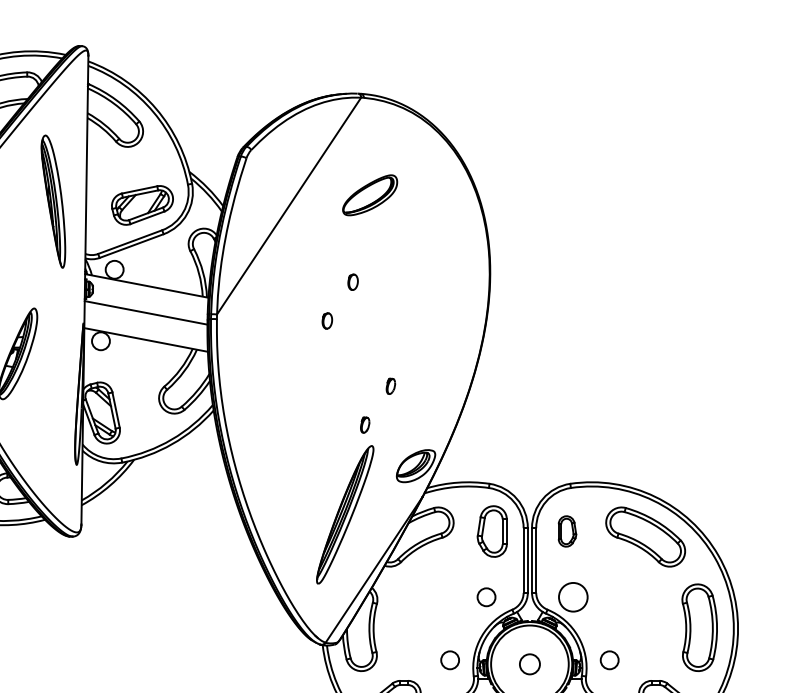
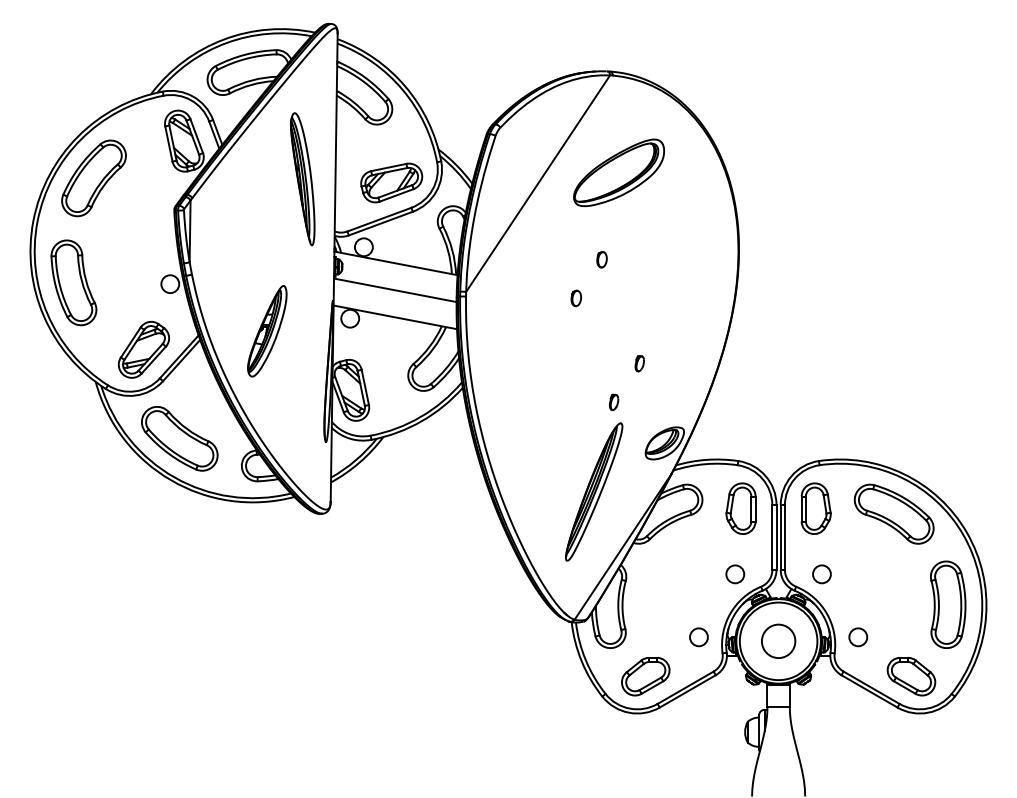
part: (369, 194) -> (618, 172), size x1.67
part: (566, 531) -> (815, 508), size x1.67
circle: (572, 597) -> (821, 574), size x0.62
circle: (529, 664) -> (778, 641), size x1.67

